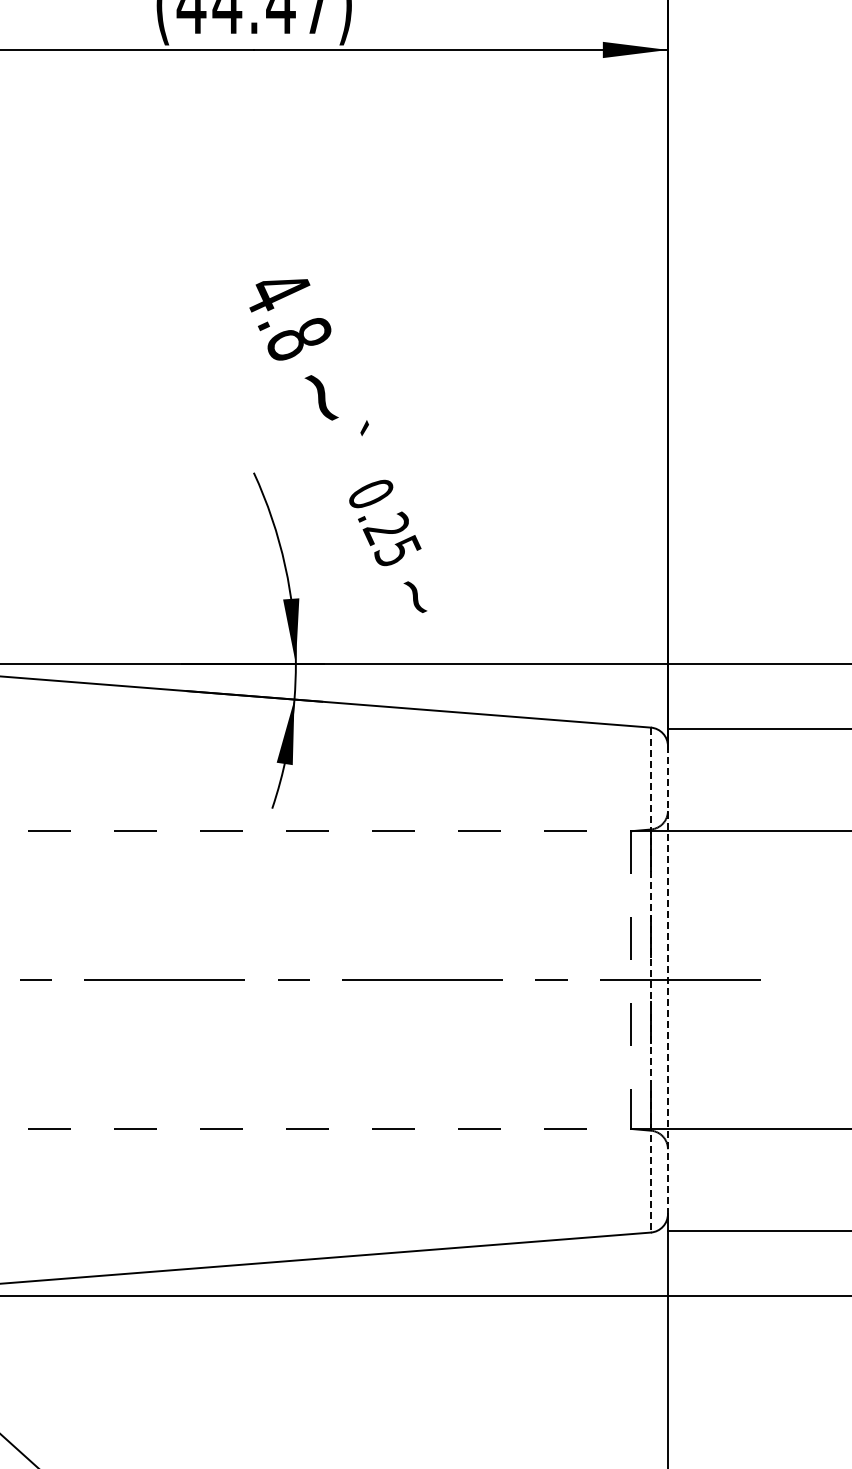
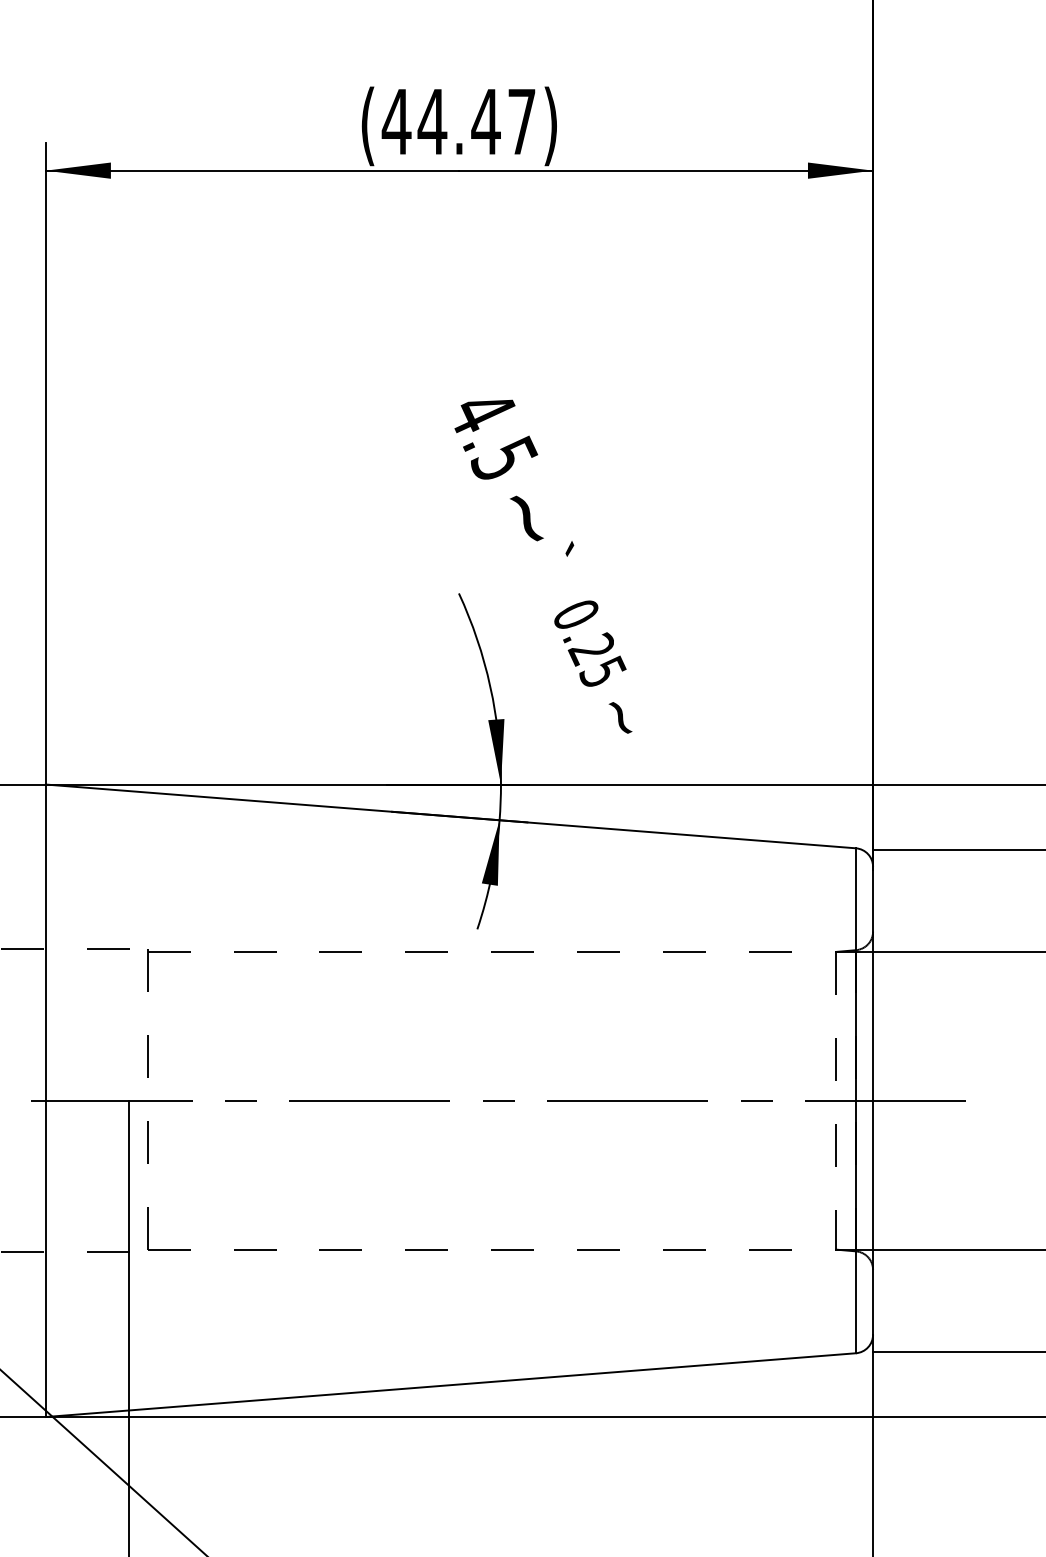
text: (299, 337) -> (504, 458), 4.8 -> 4.5
line: (668, 979) -> (873, 1100), dashed -> solid
line: (650, 980) -> (855, 1101), dashed -> solid

